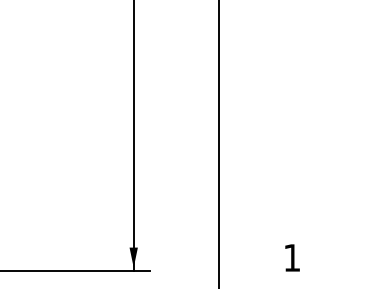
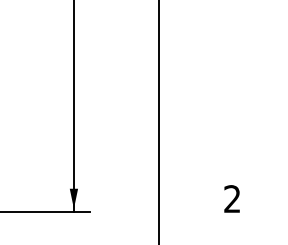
text: (291, 257) -> (231, 198), 1 -> 2

